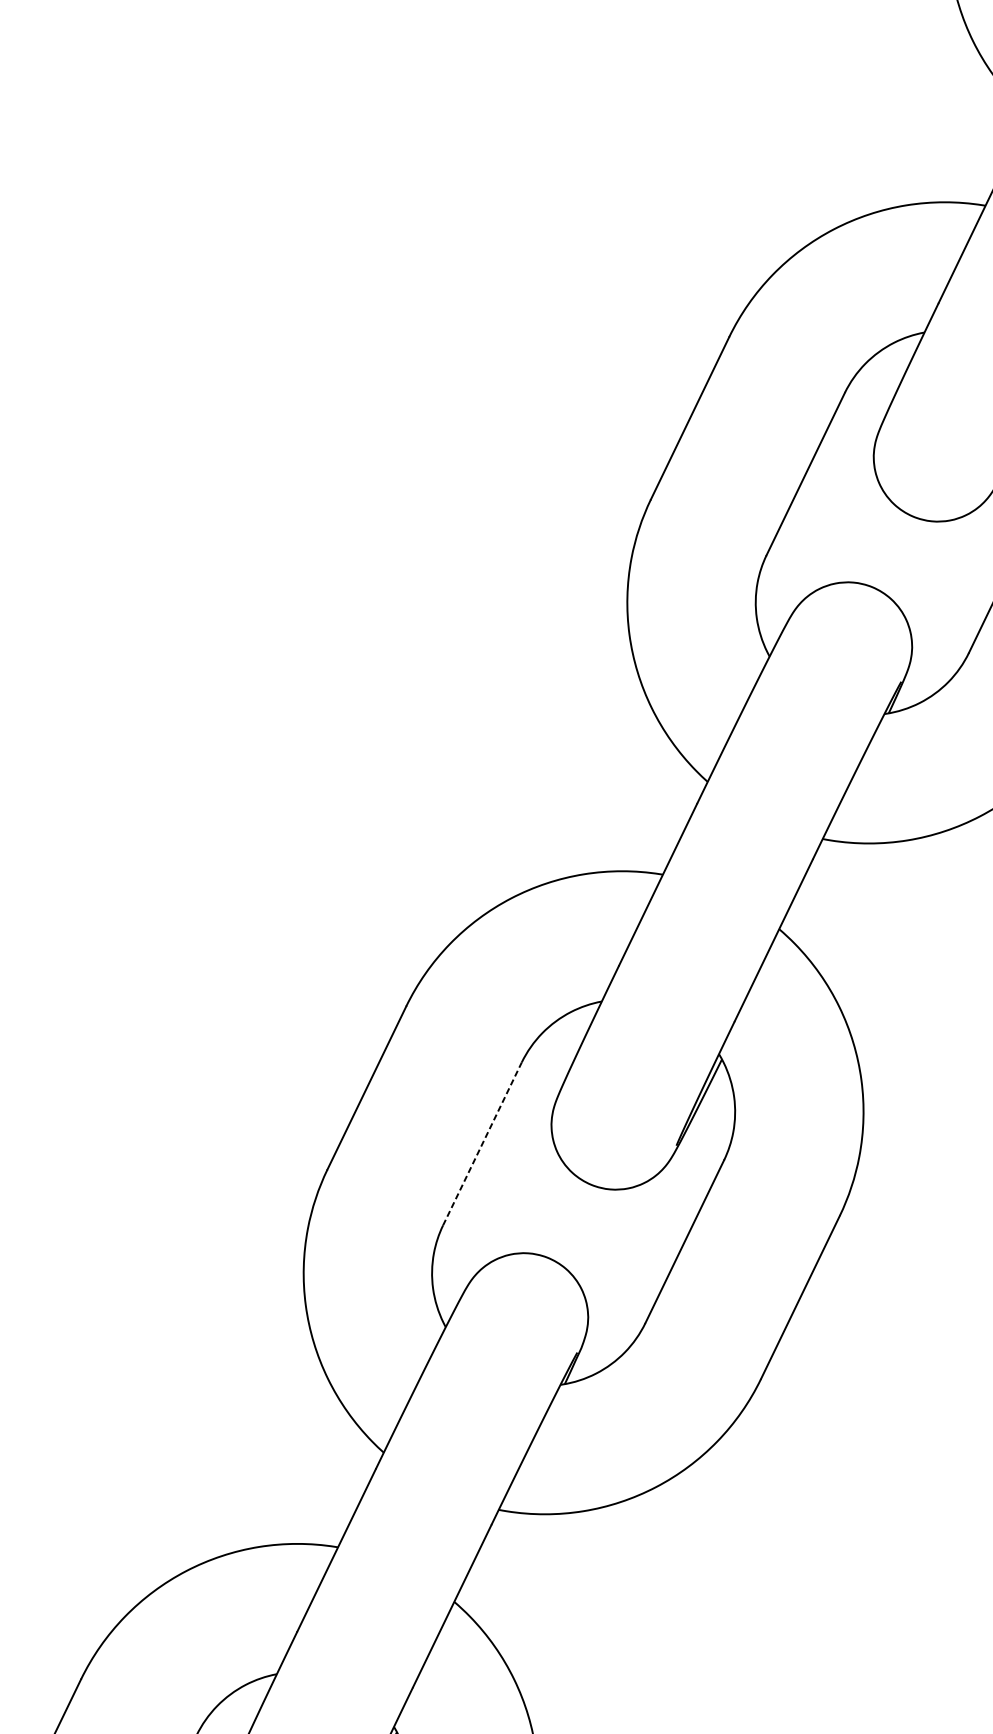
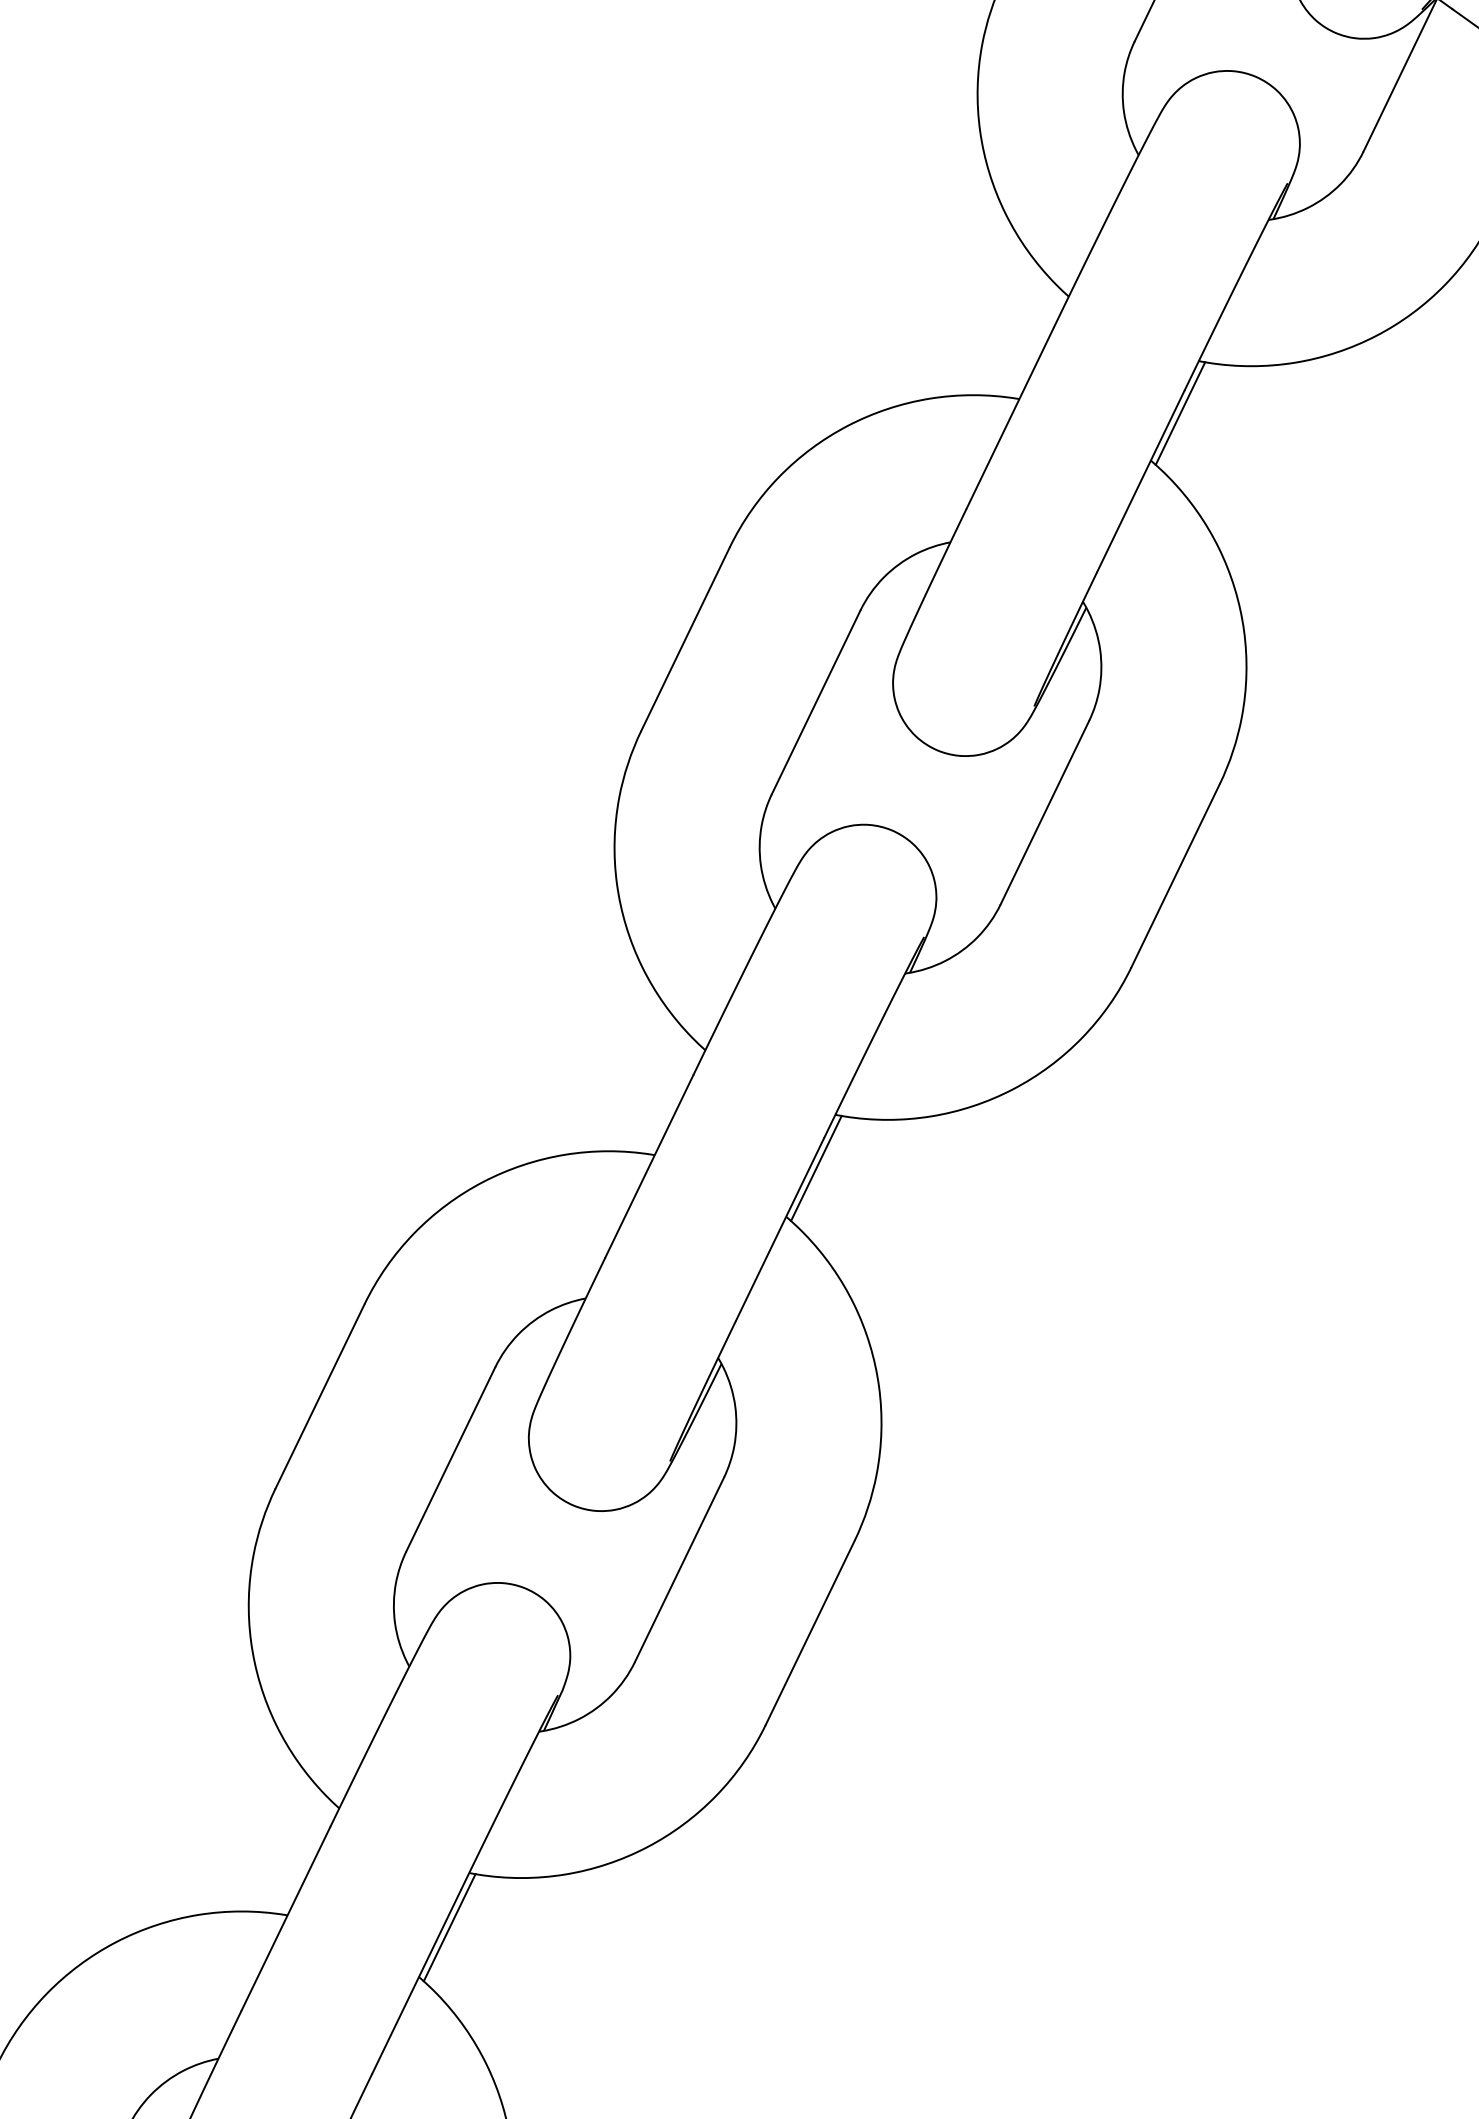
line: (806, 886) -> (816, 1168), added
line: (483, 1143) -> (451, 1458), dashed -> solid
line: (481, 1558) -> (449, 1927), added

